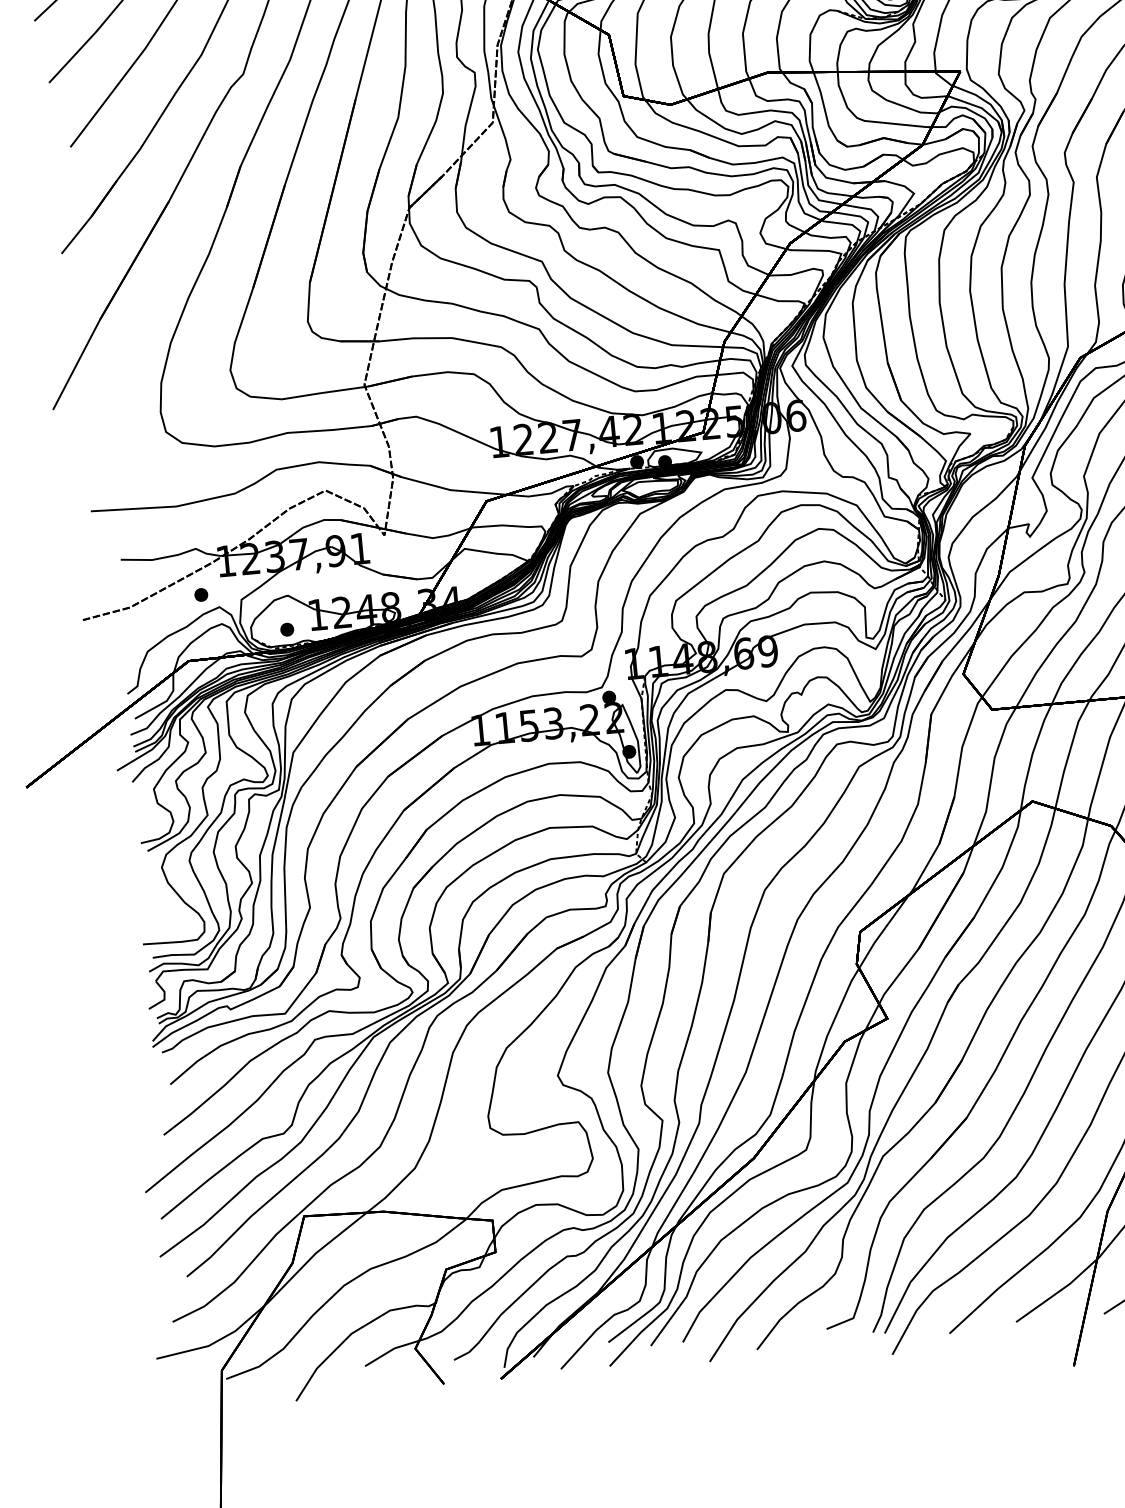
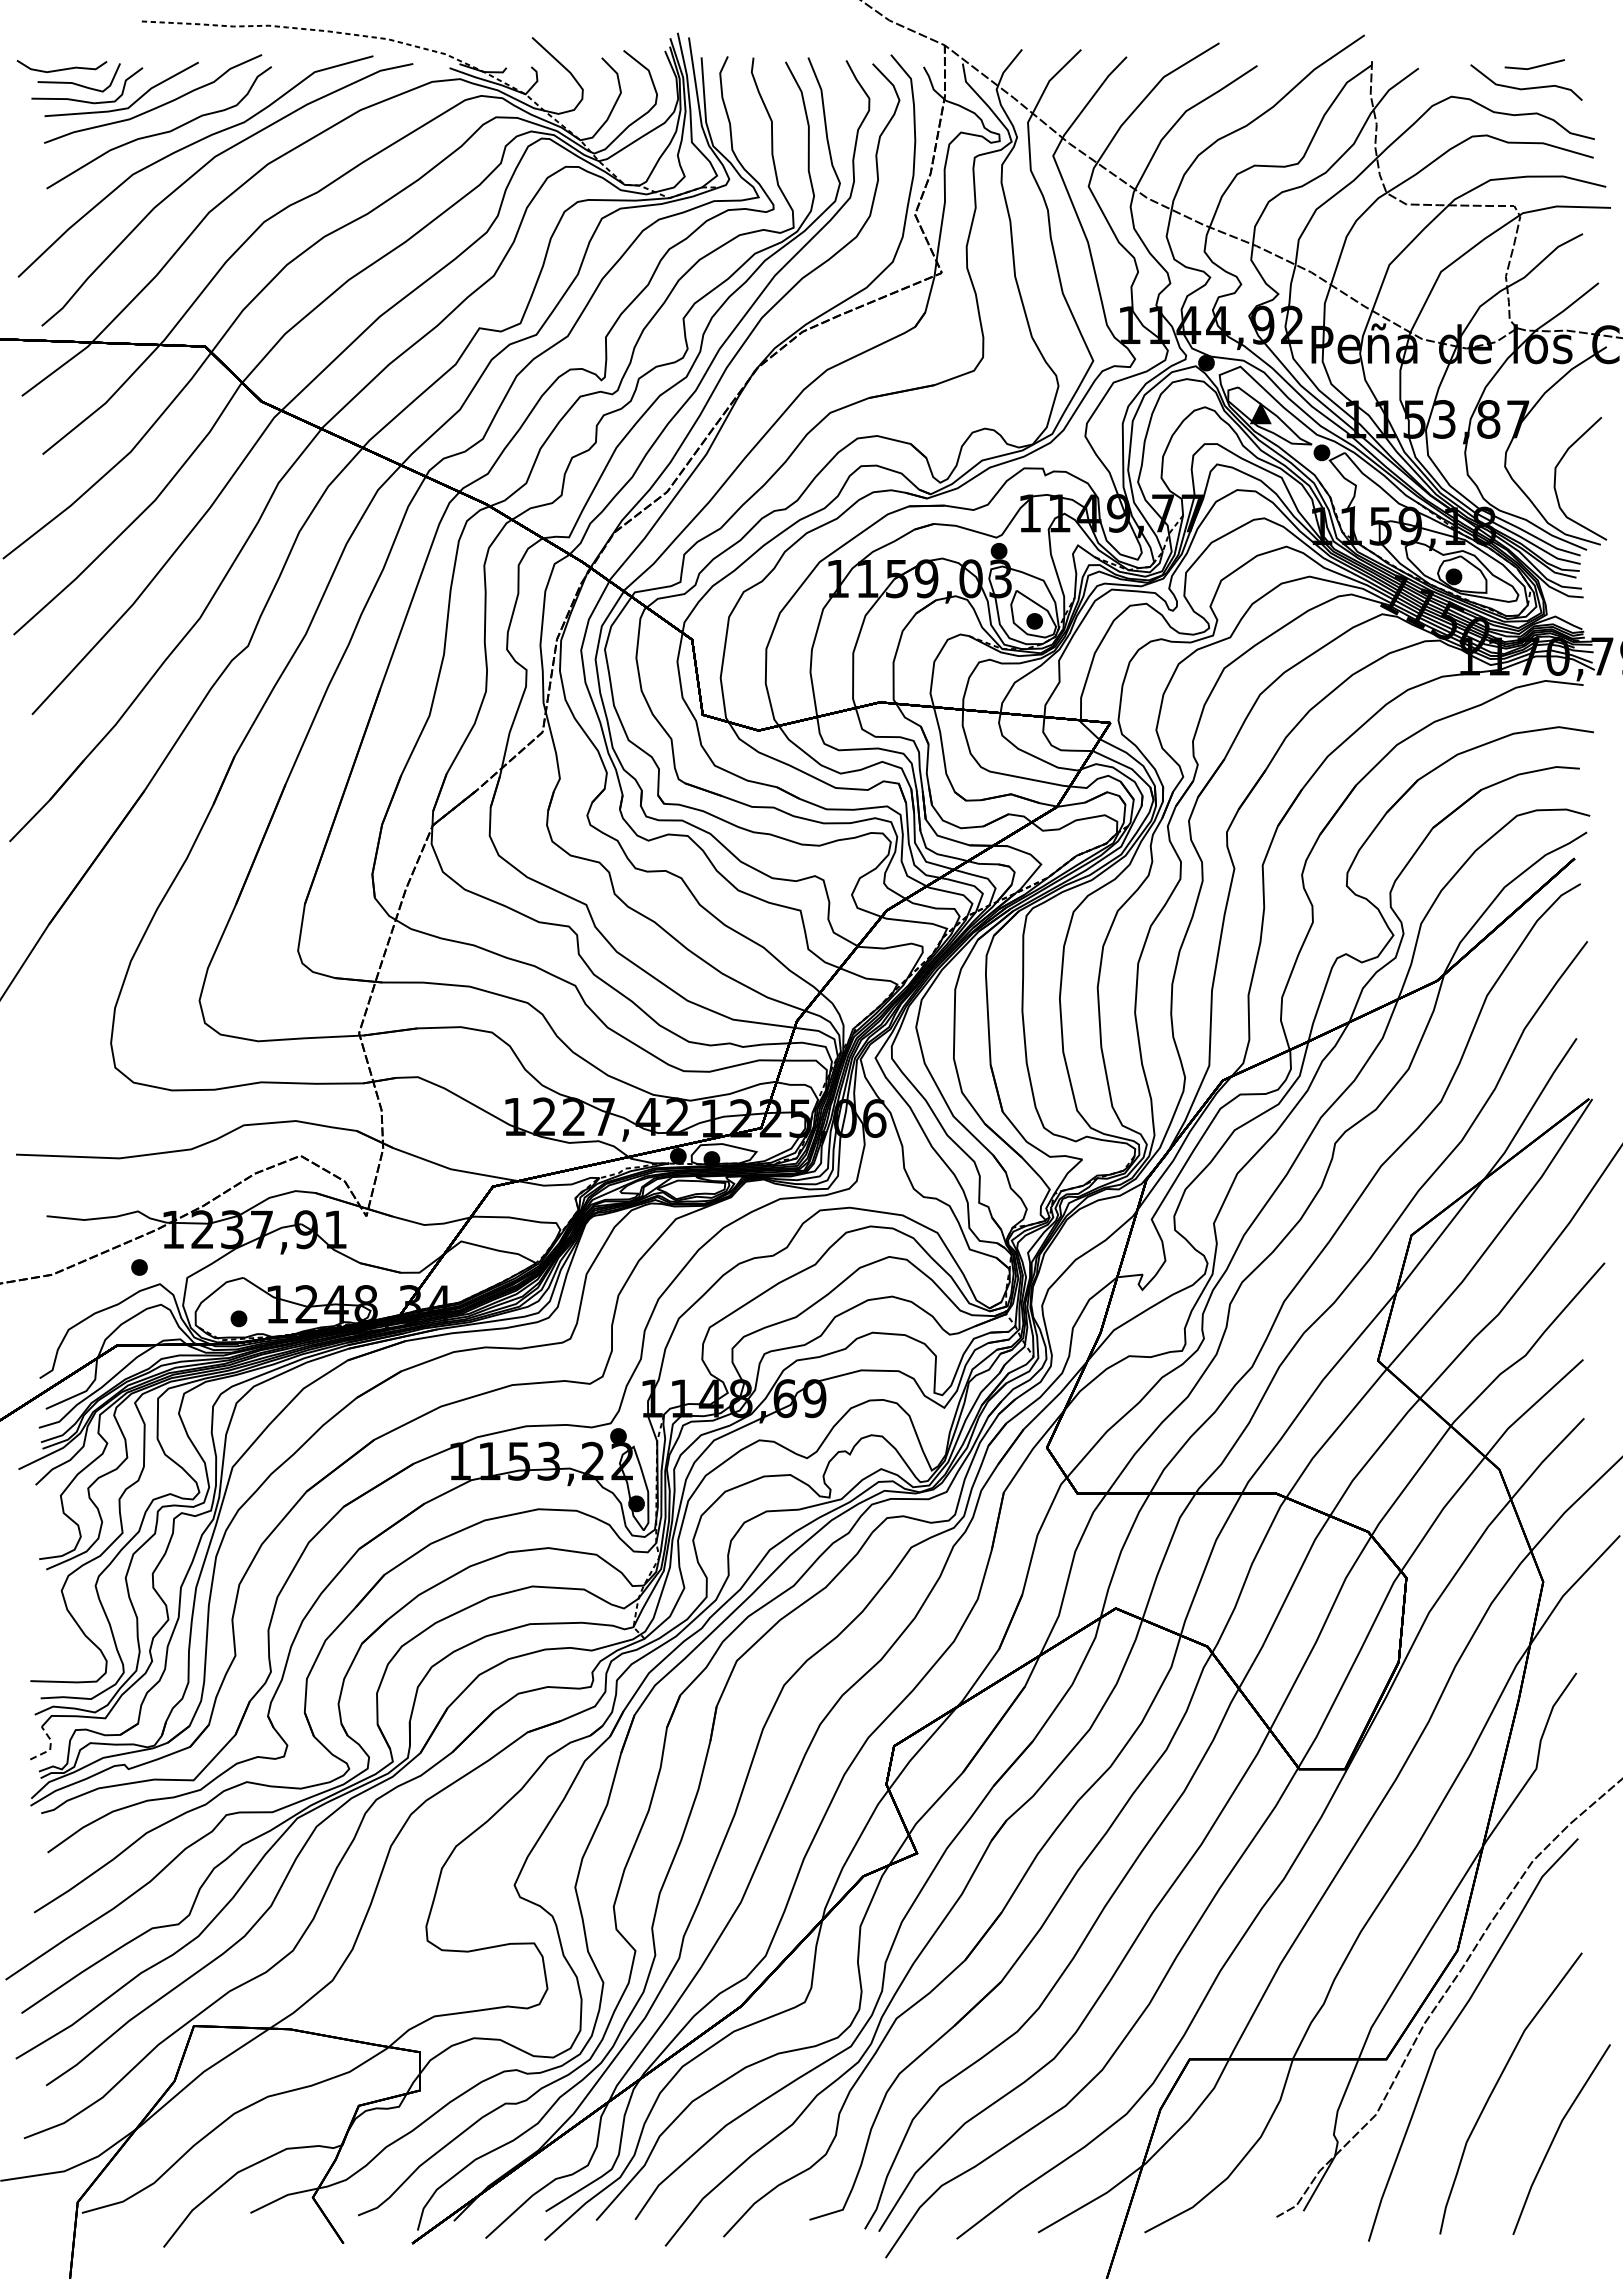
line: (164, 998) -> (50, 1748), solid -> dashed

